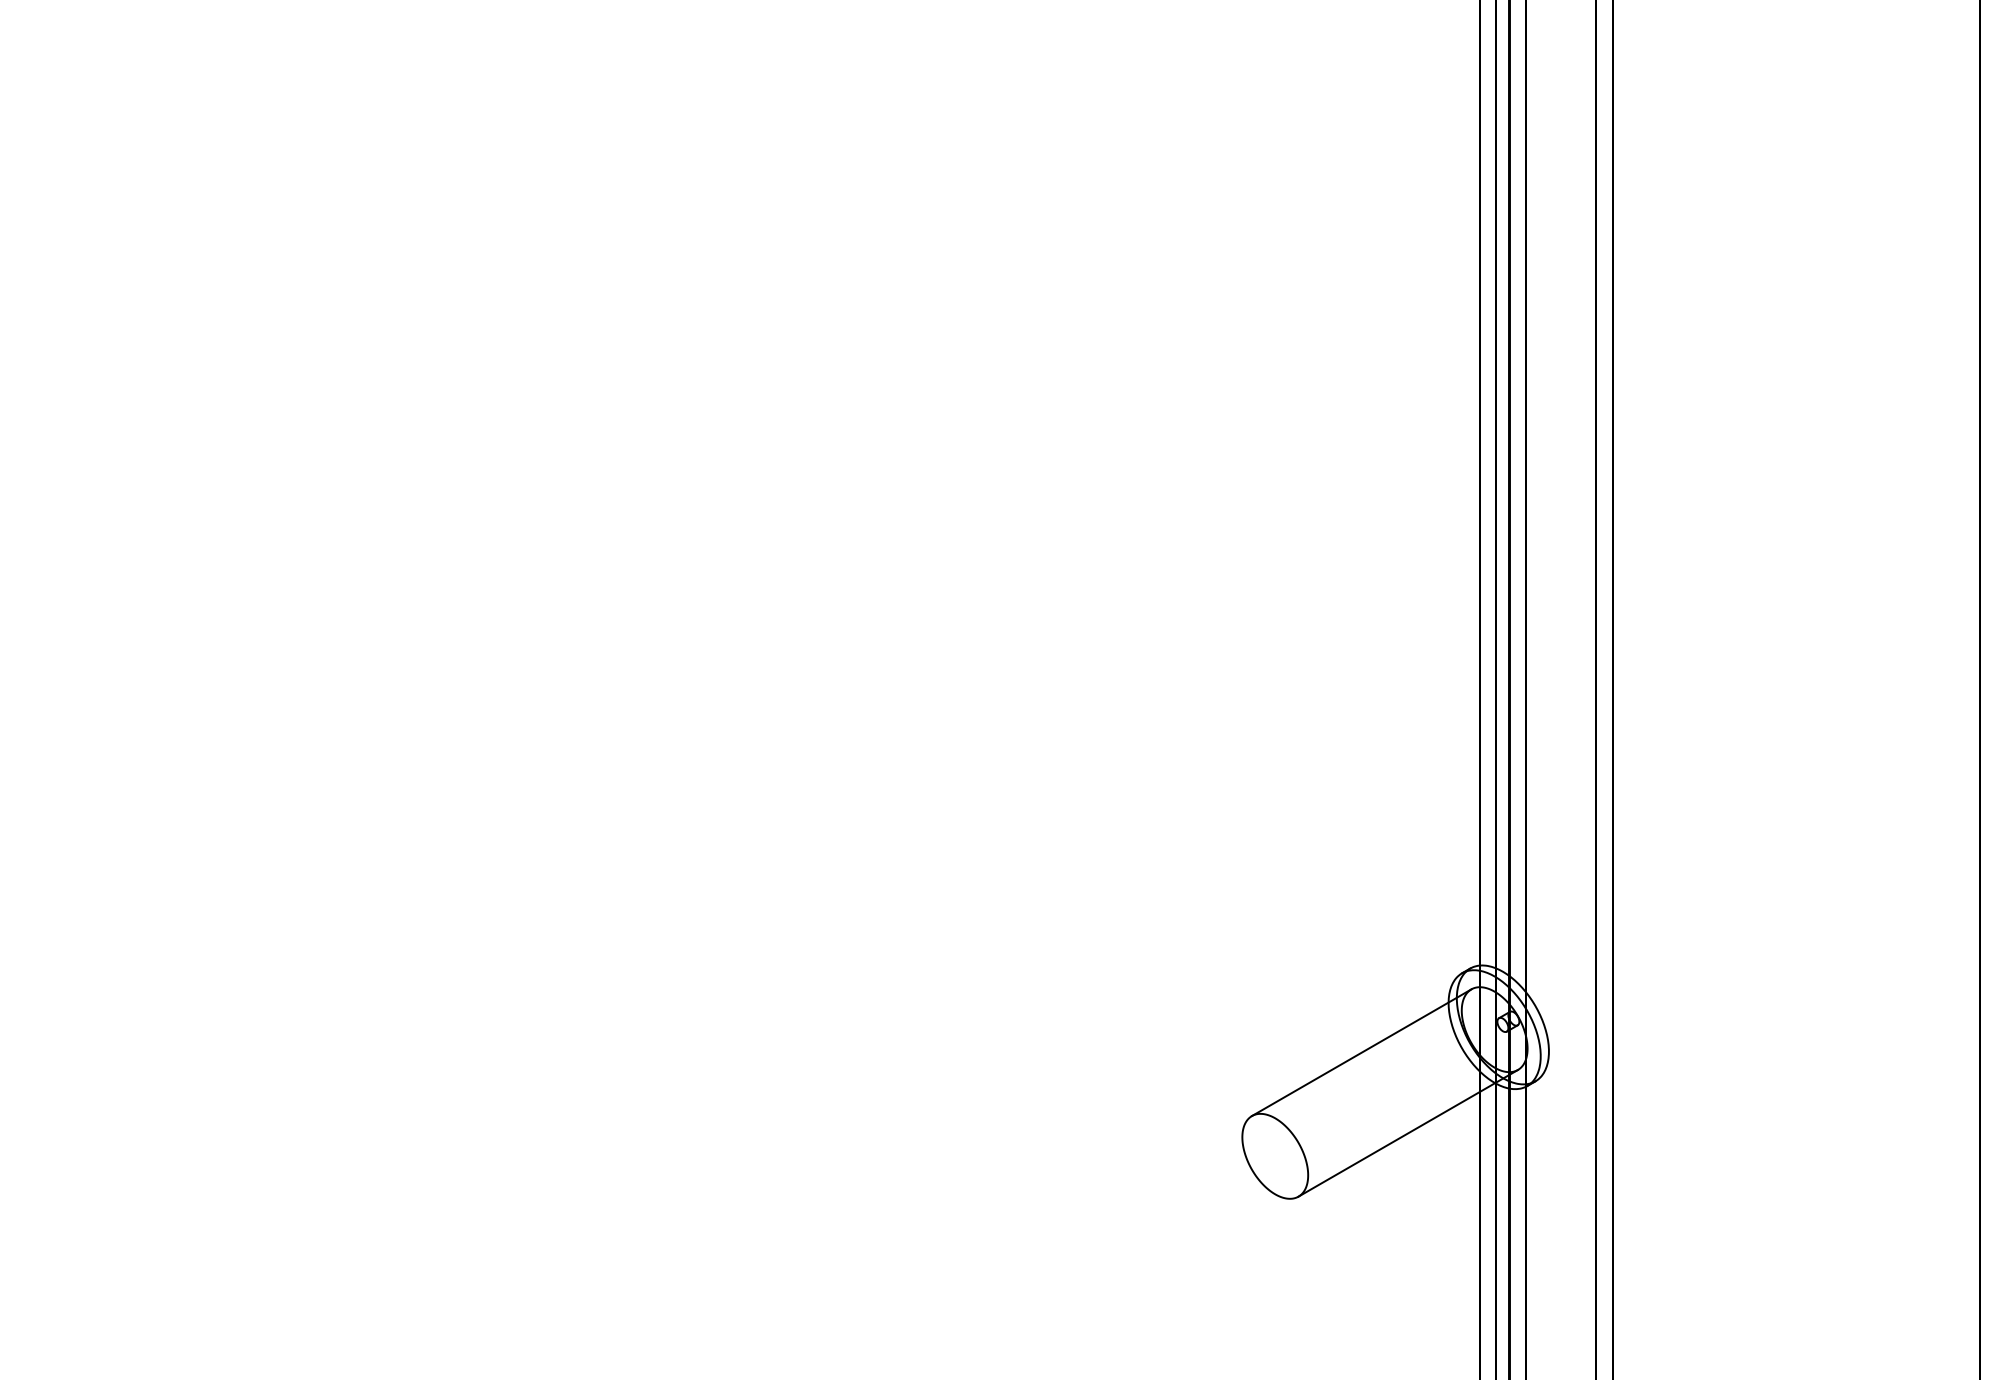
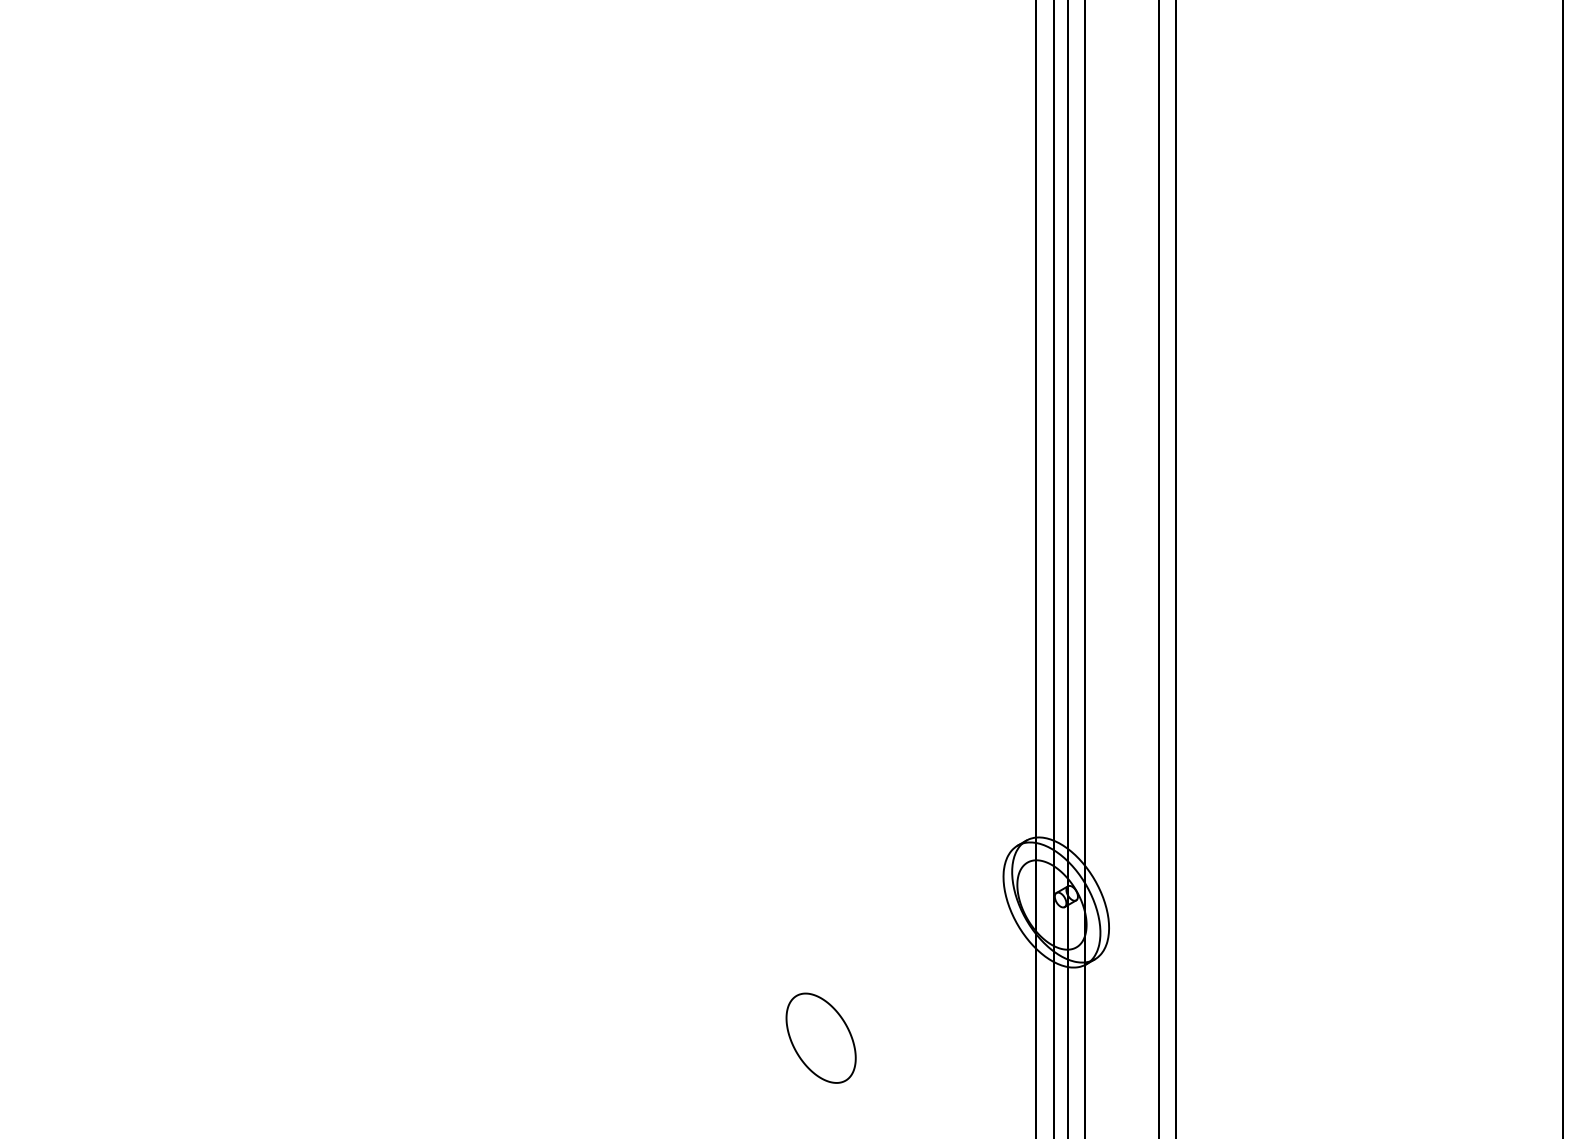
line: (1361, 1052) -> (911, 929), removed
line: (1407, 1132) -> (960, 1013), removed

